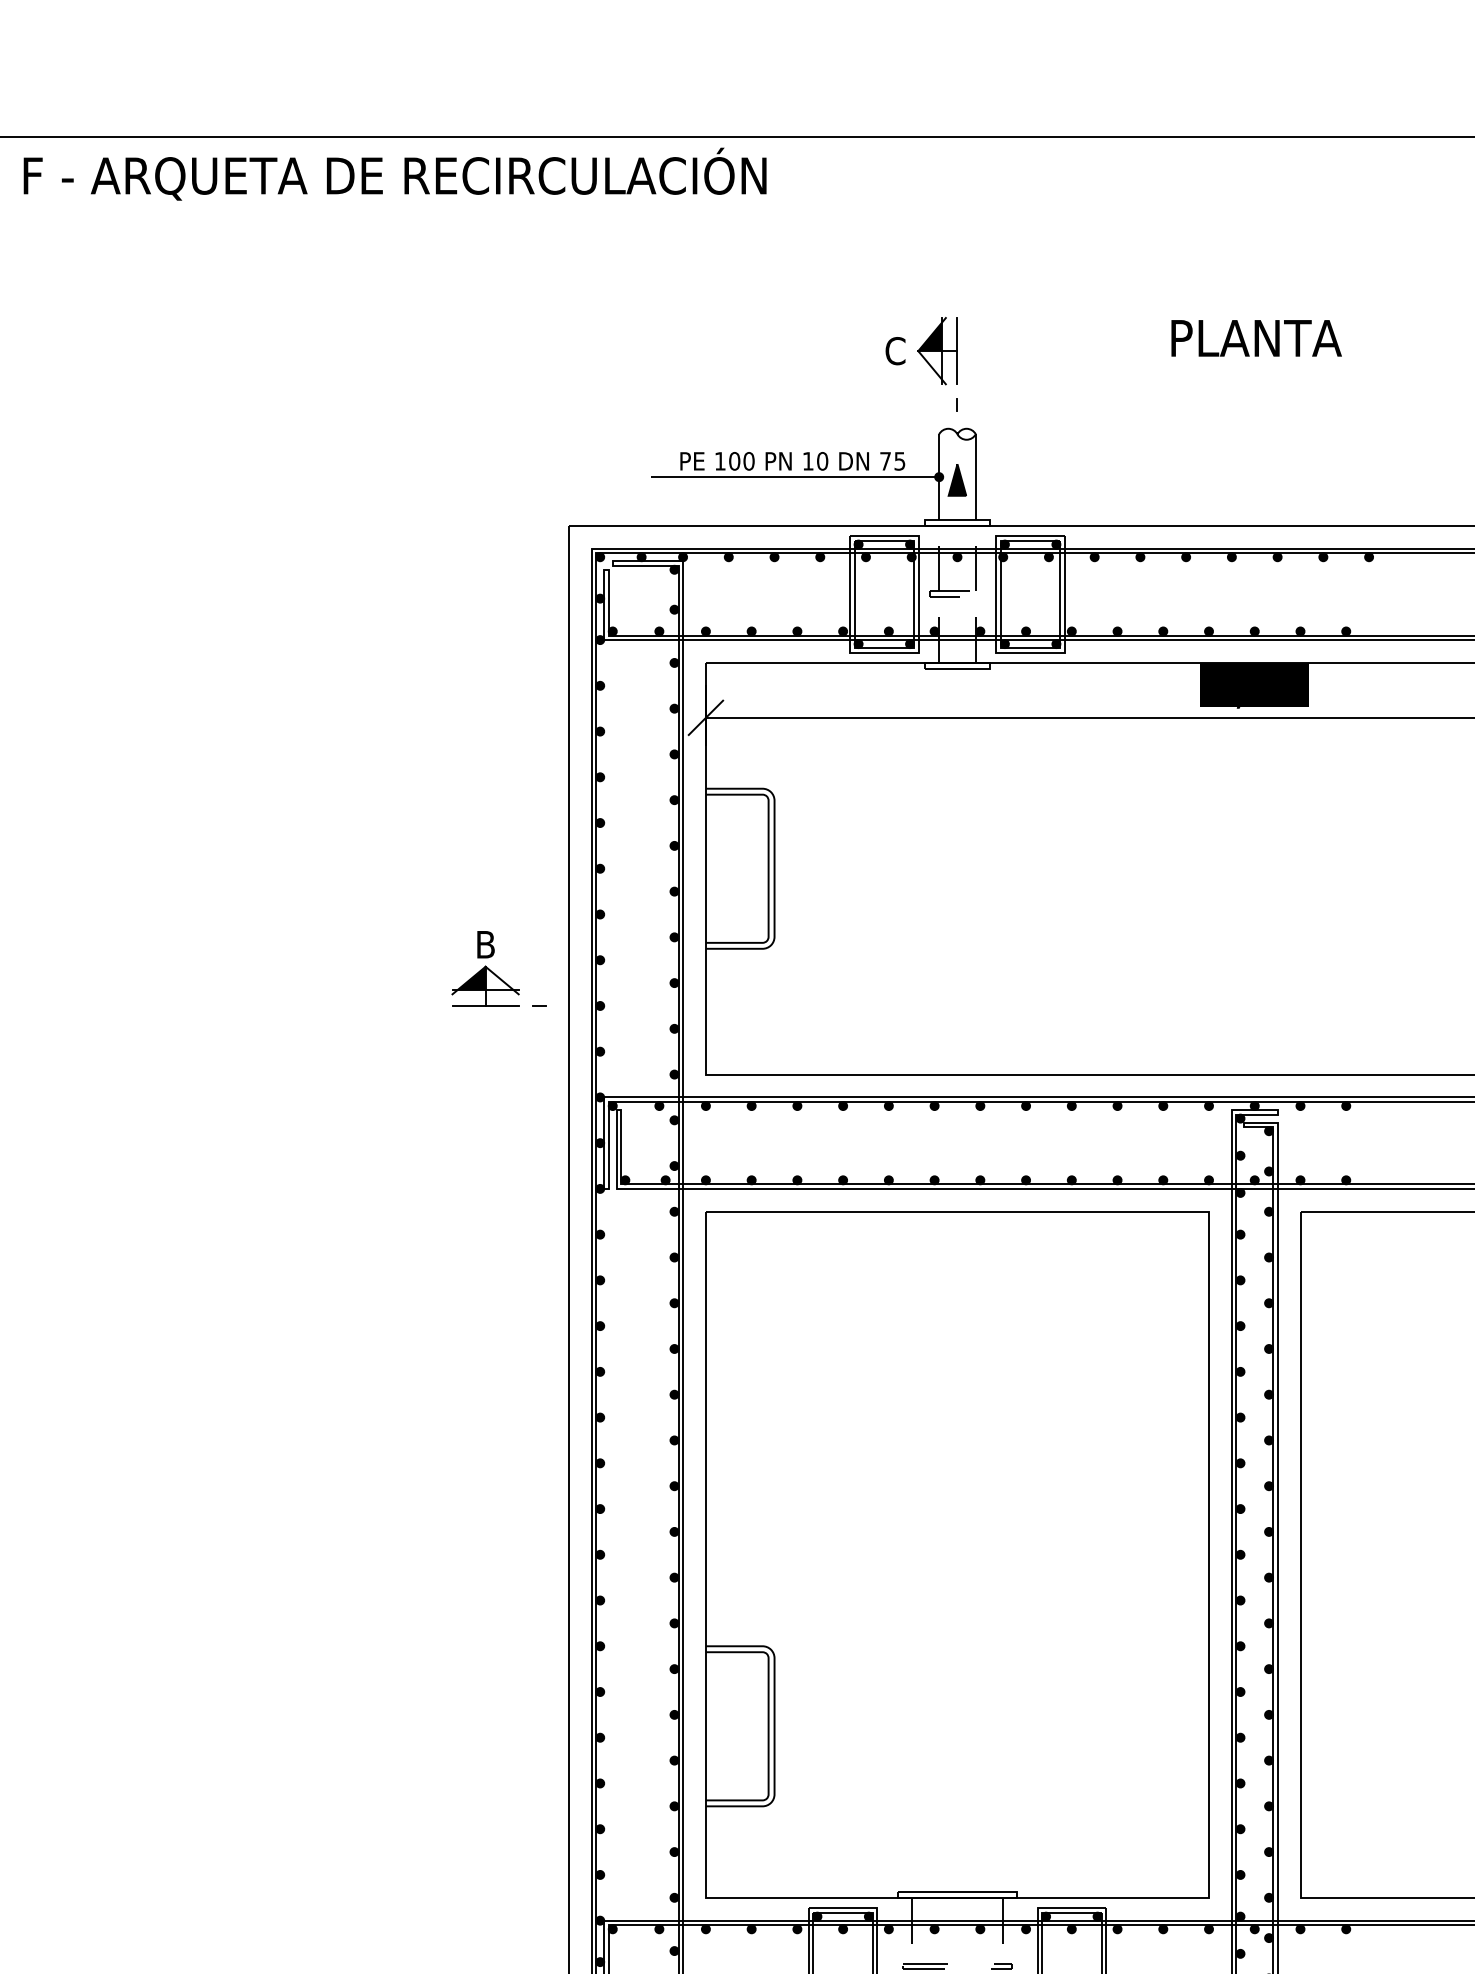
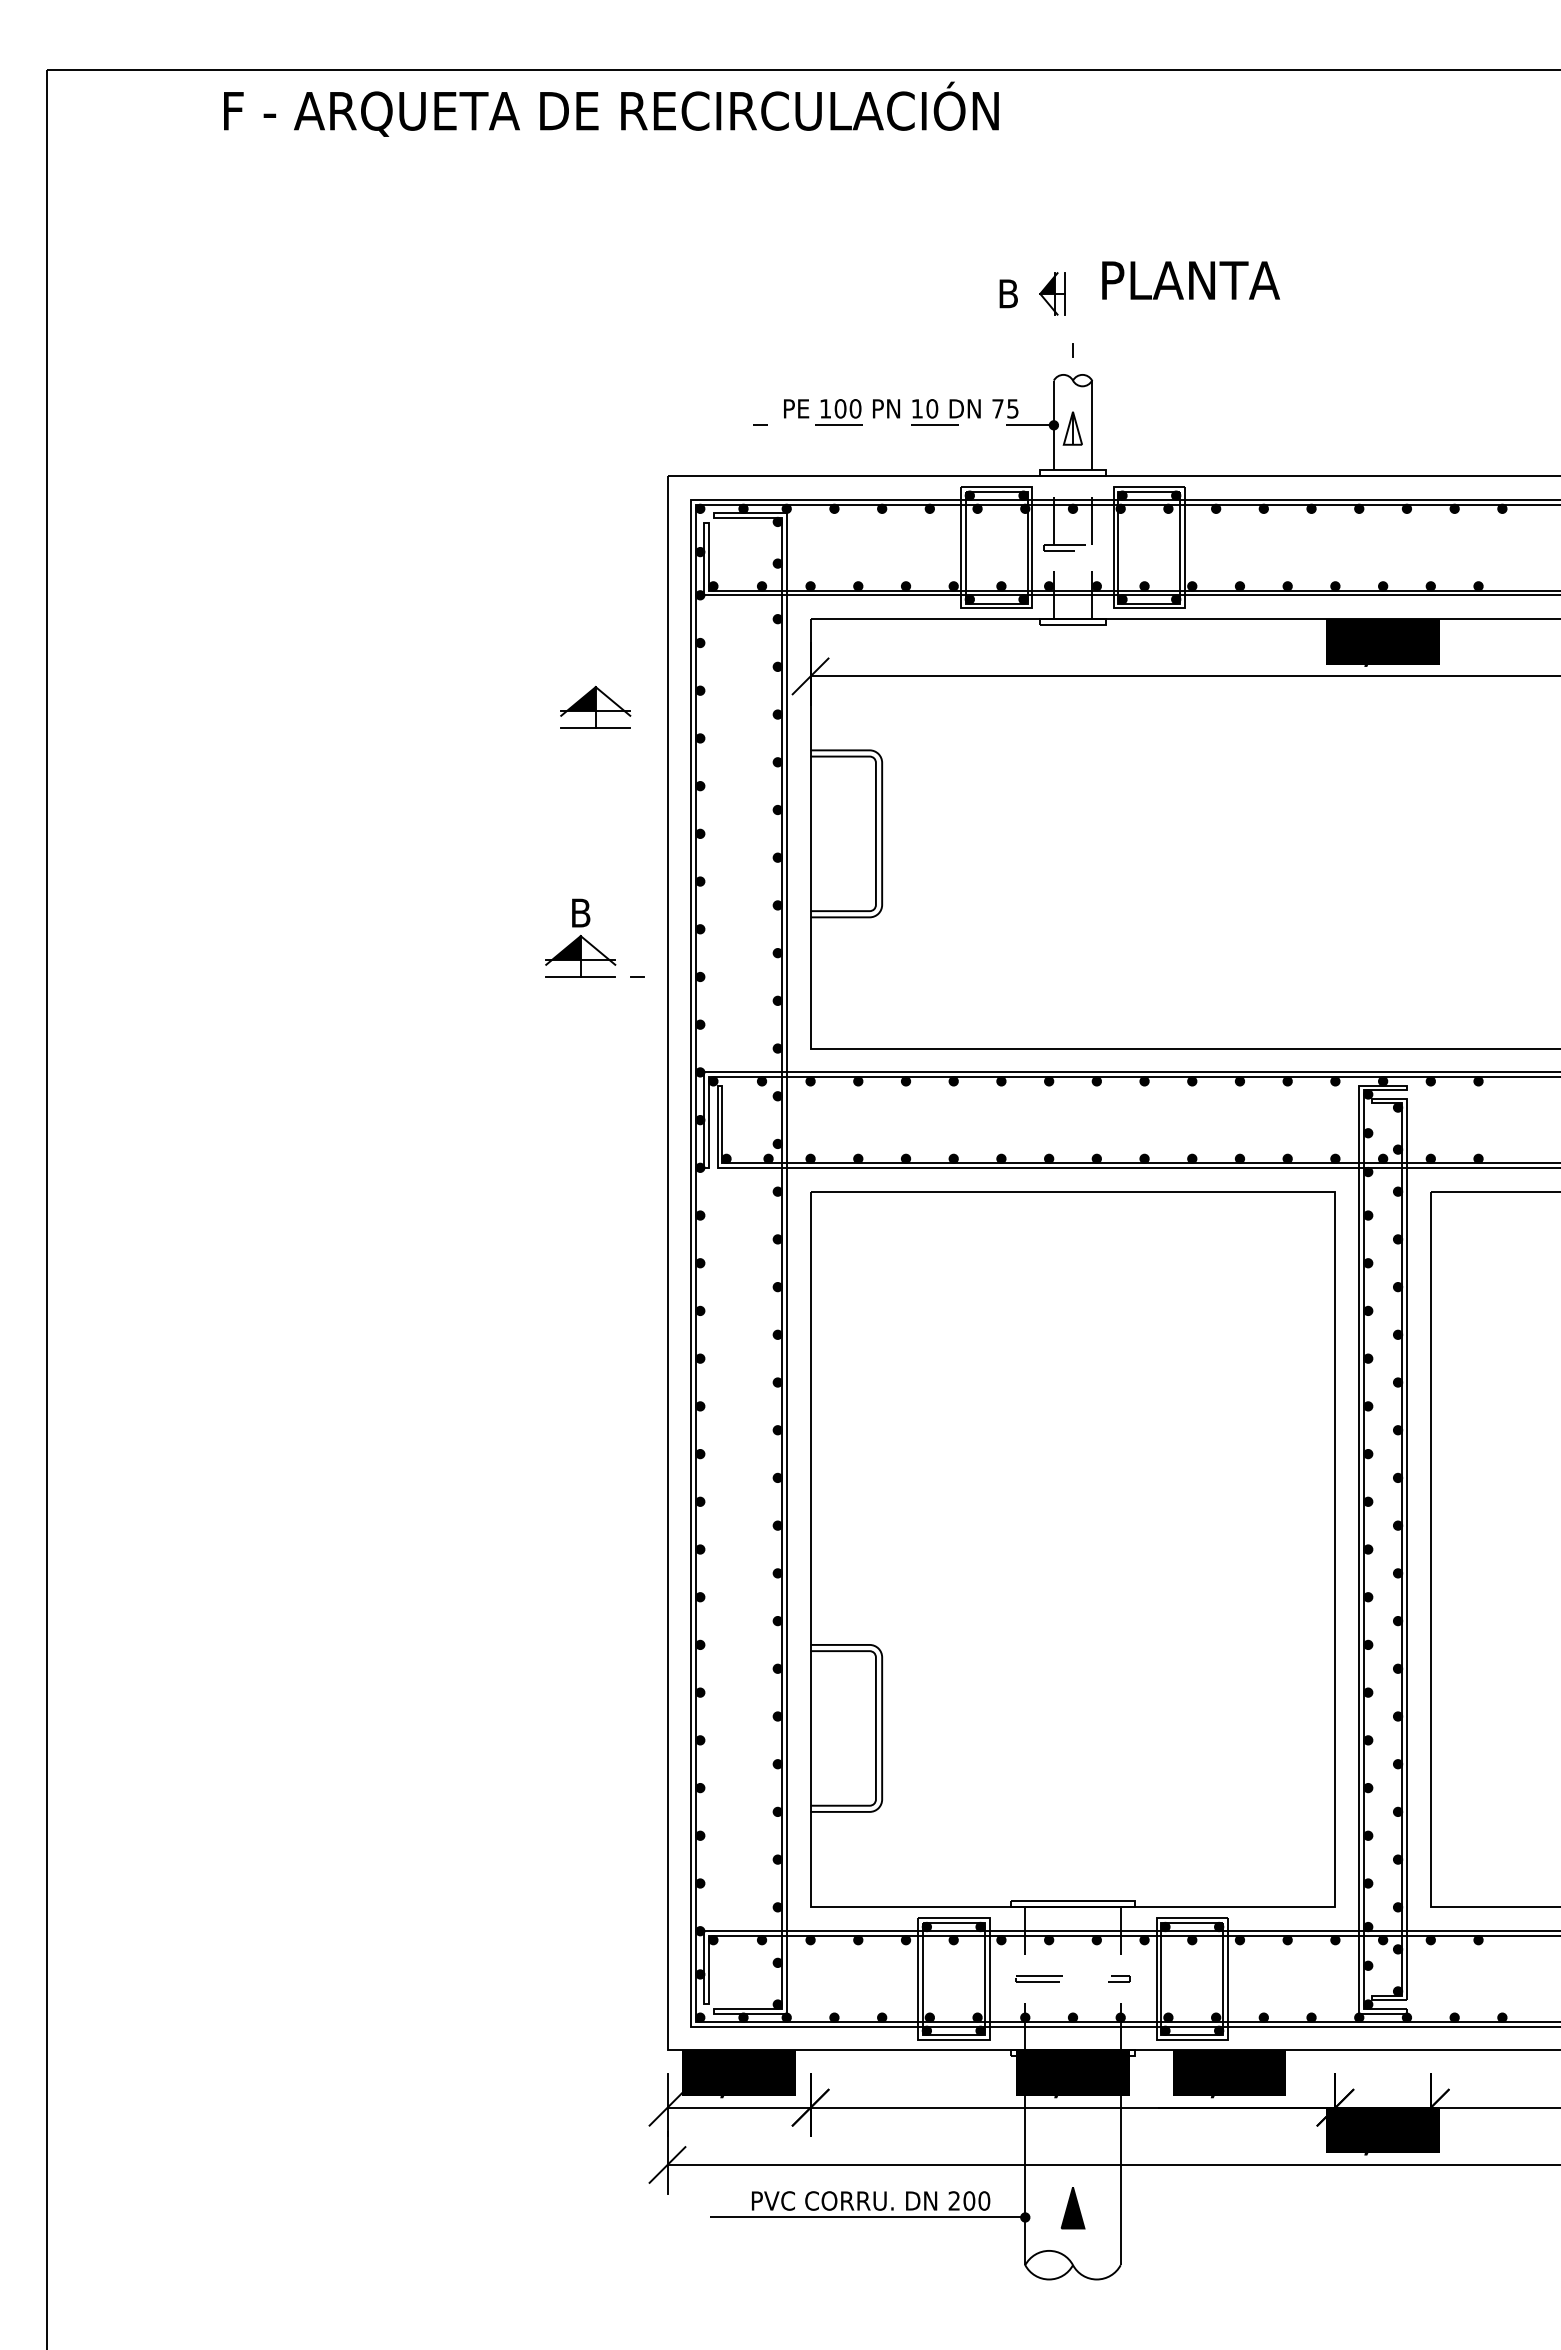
text: (395, 173) -> (611, 108), moved
text: (1257, 338) -> (1191, 280), moved
text: (895, 350) -> (1008, 293), C -> B
part: (937, 350) -> (1052, 293), size x0.6
line: (794, 477) -> (903, 425), solid -> dashed
fill: (957, 479) -> (1072, 427), removed
part: (499, 747) -> (595, 707), added

